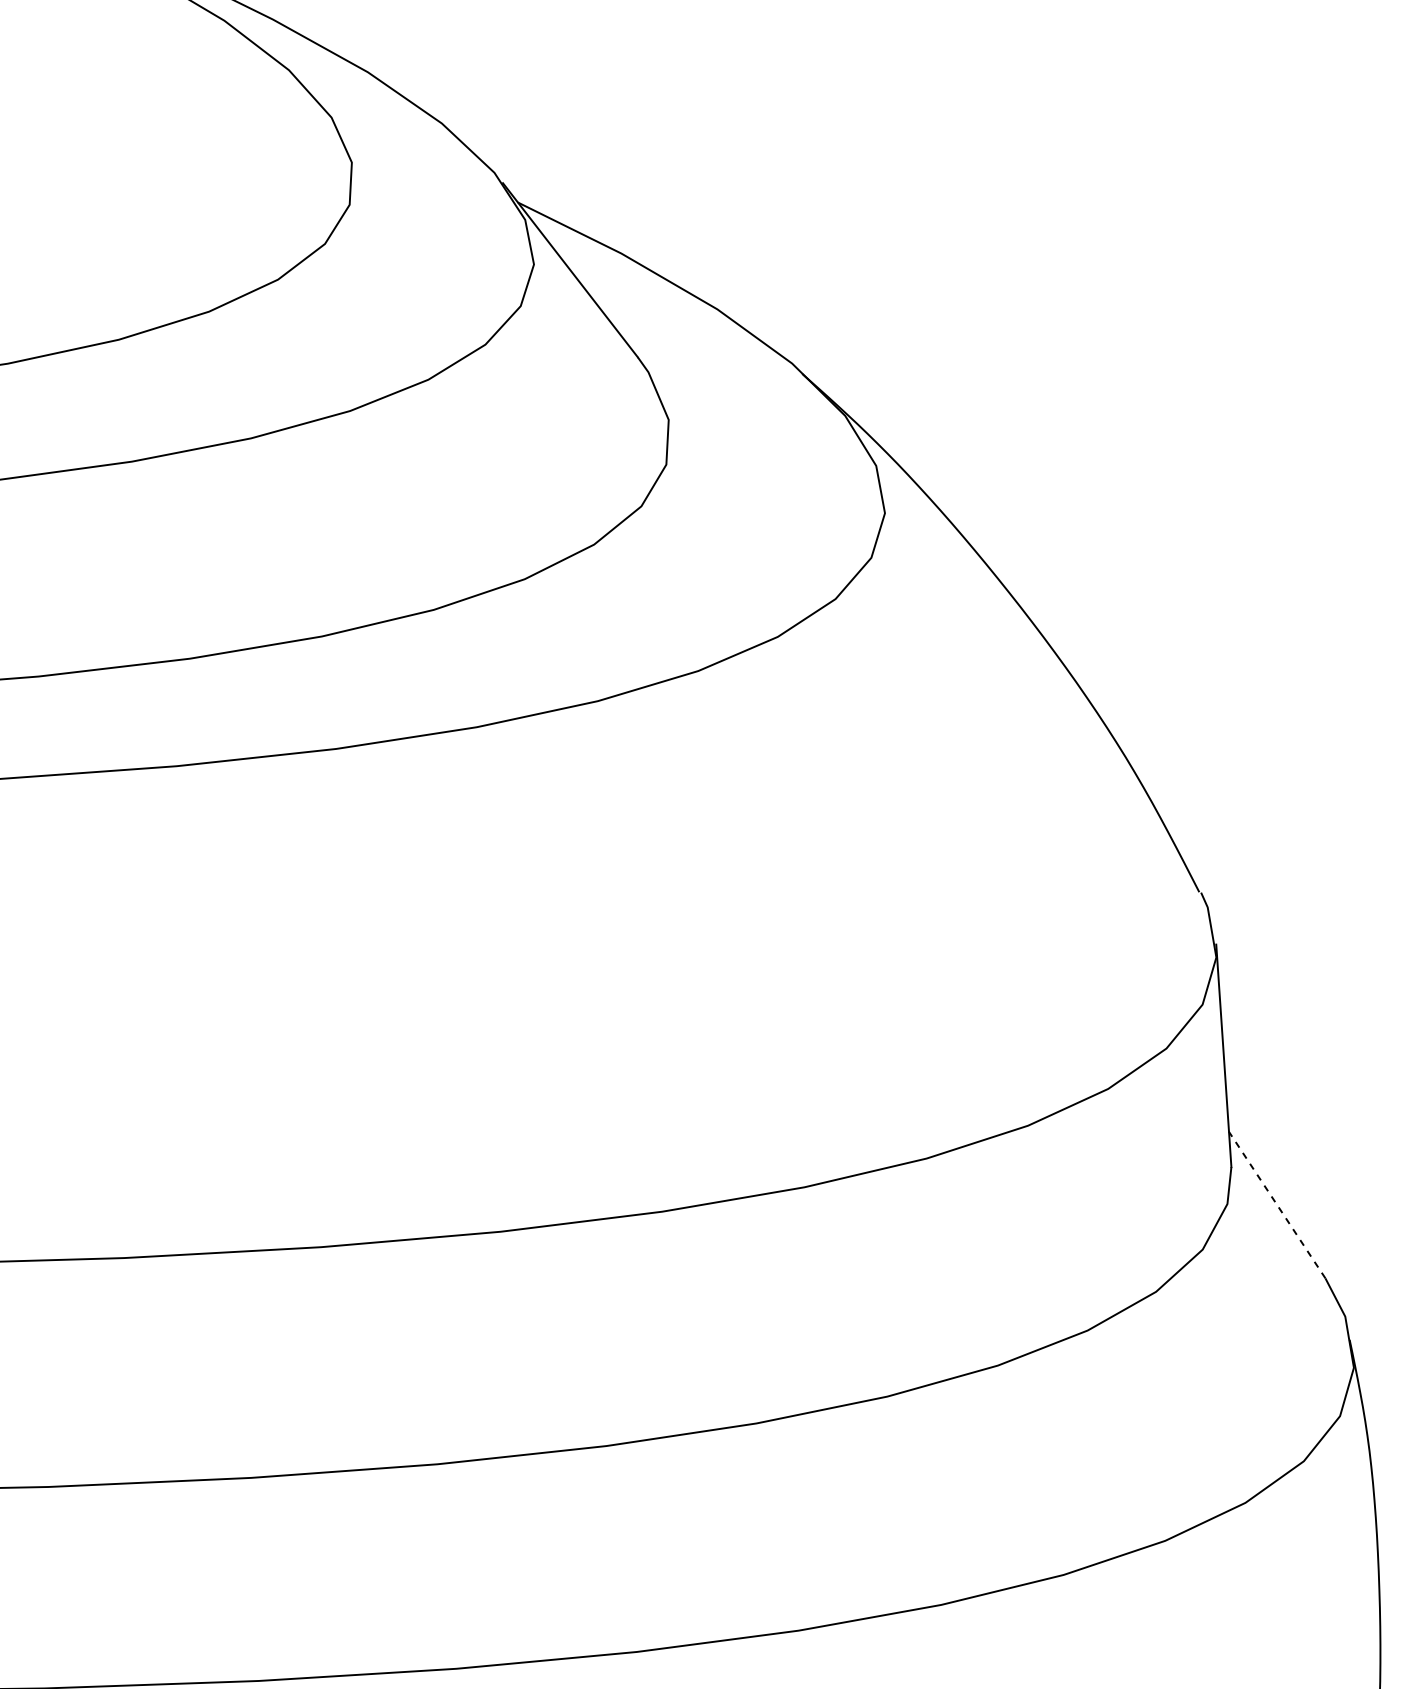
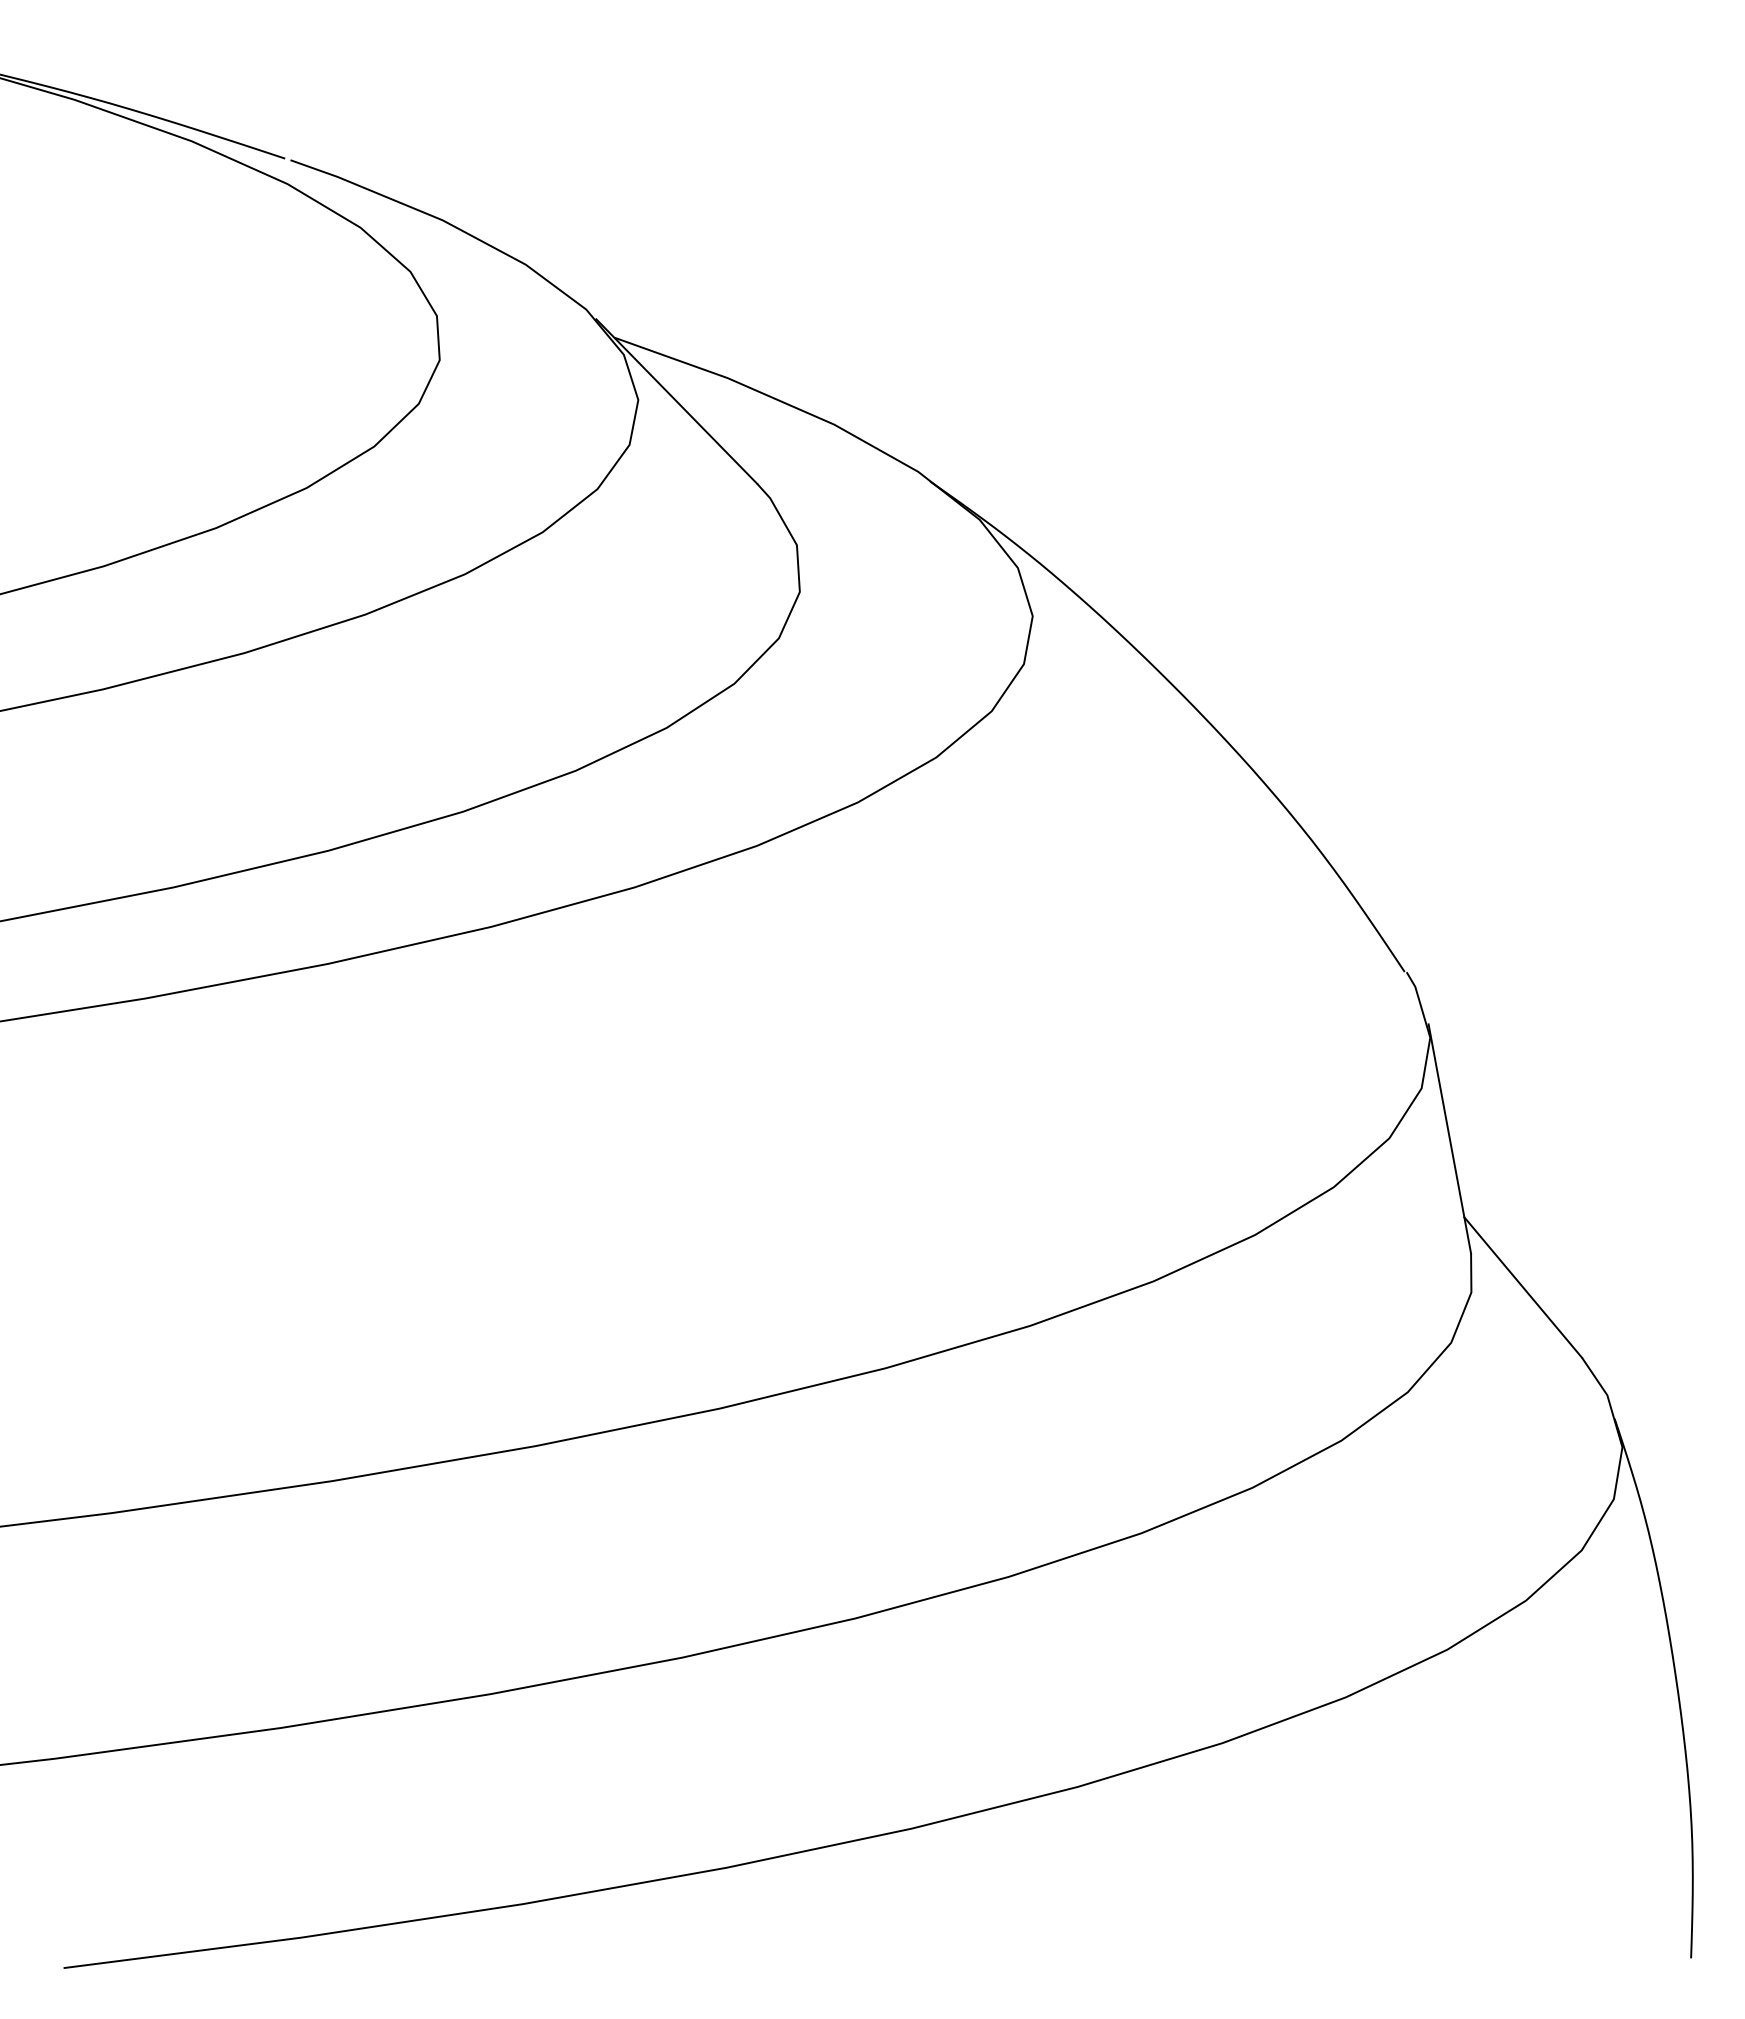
line: (1277, 1205) -> (1523, 1287), dashed -> solid

